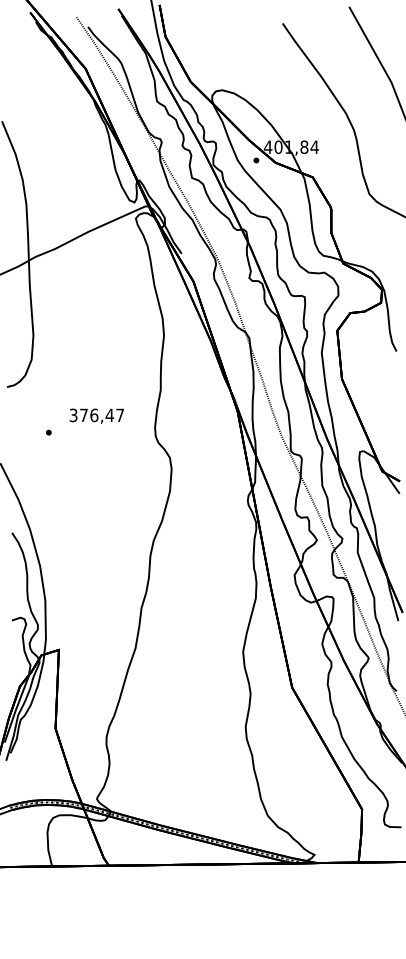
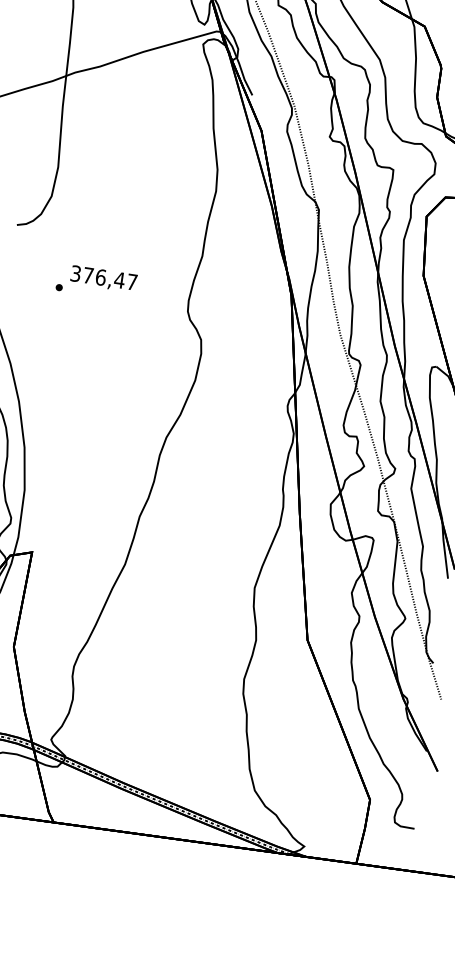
text: (96, 415) -> (103, 277), moved

